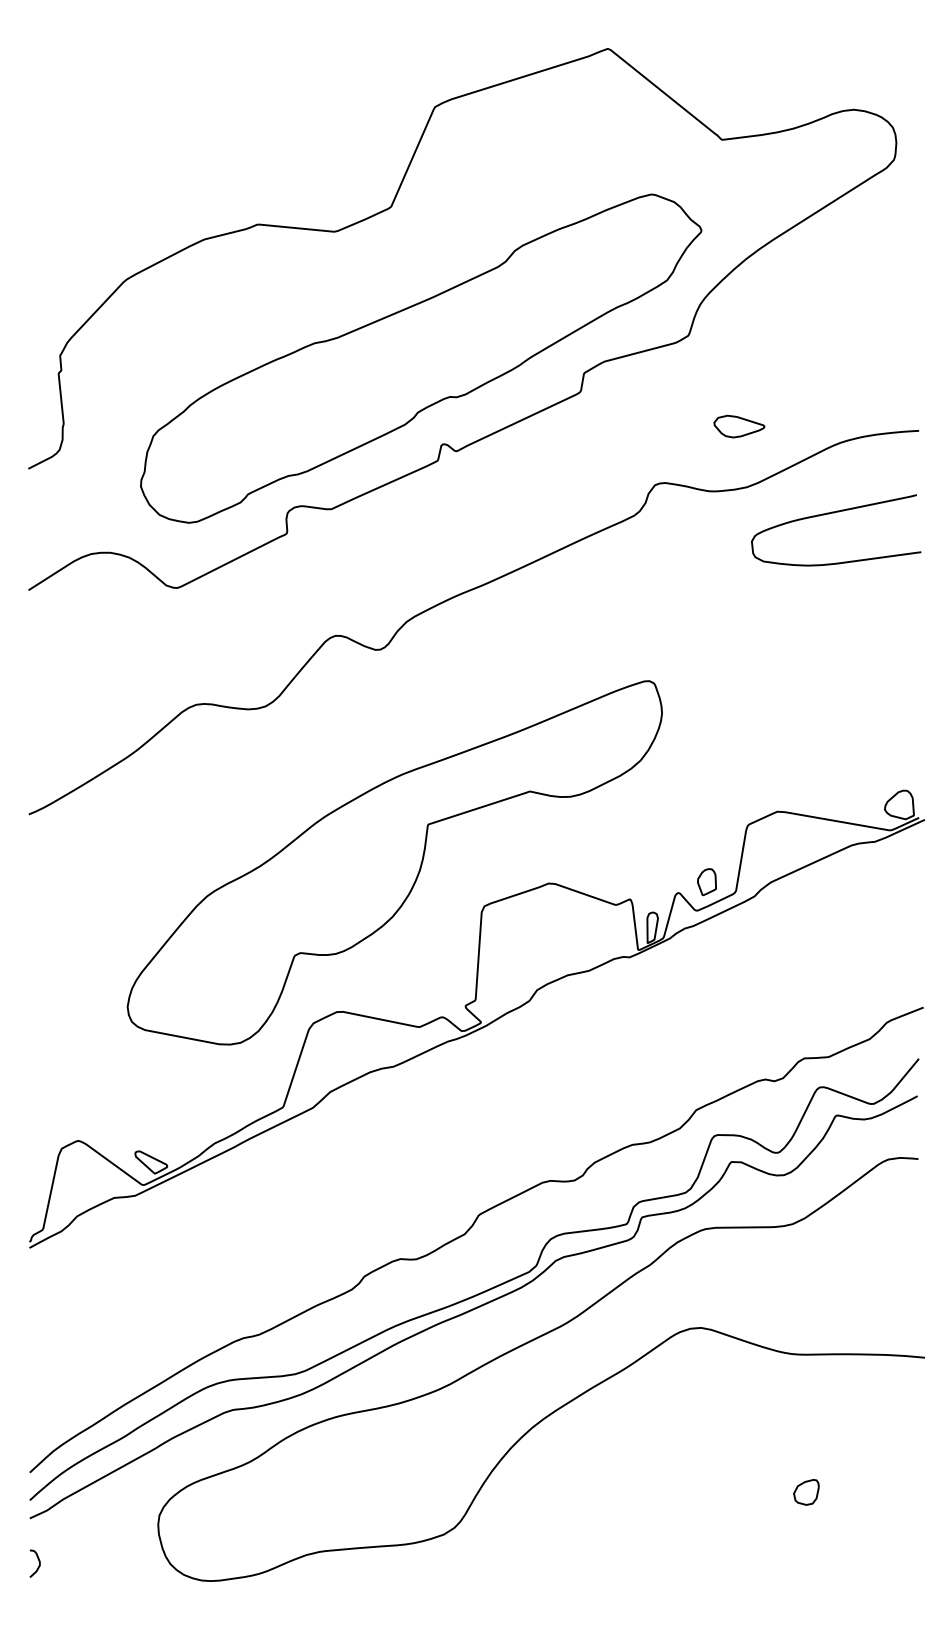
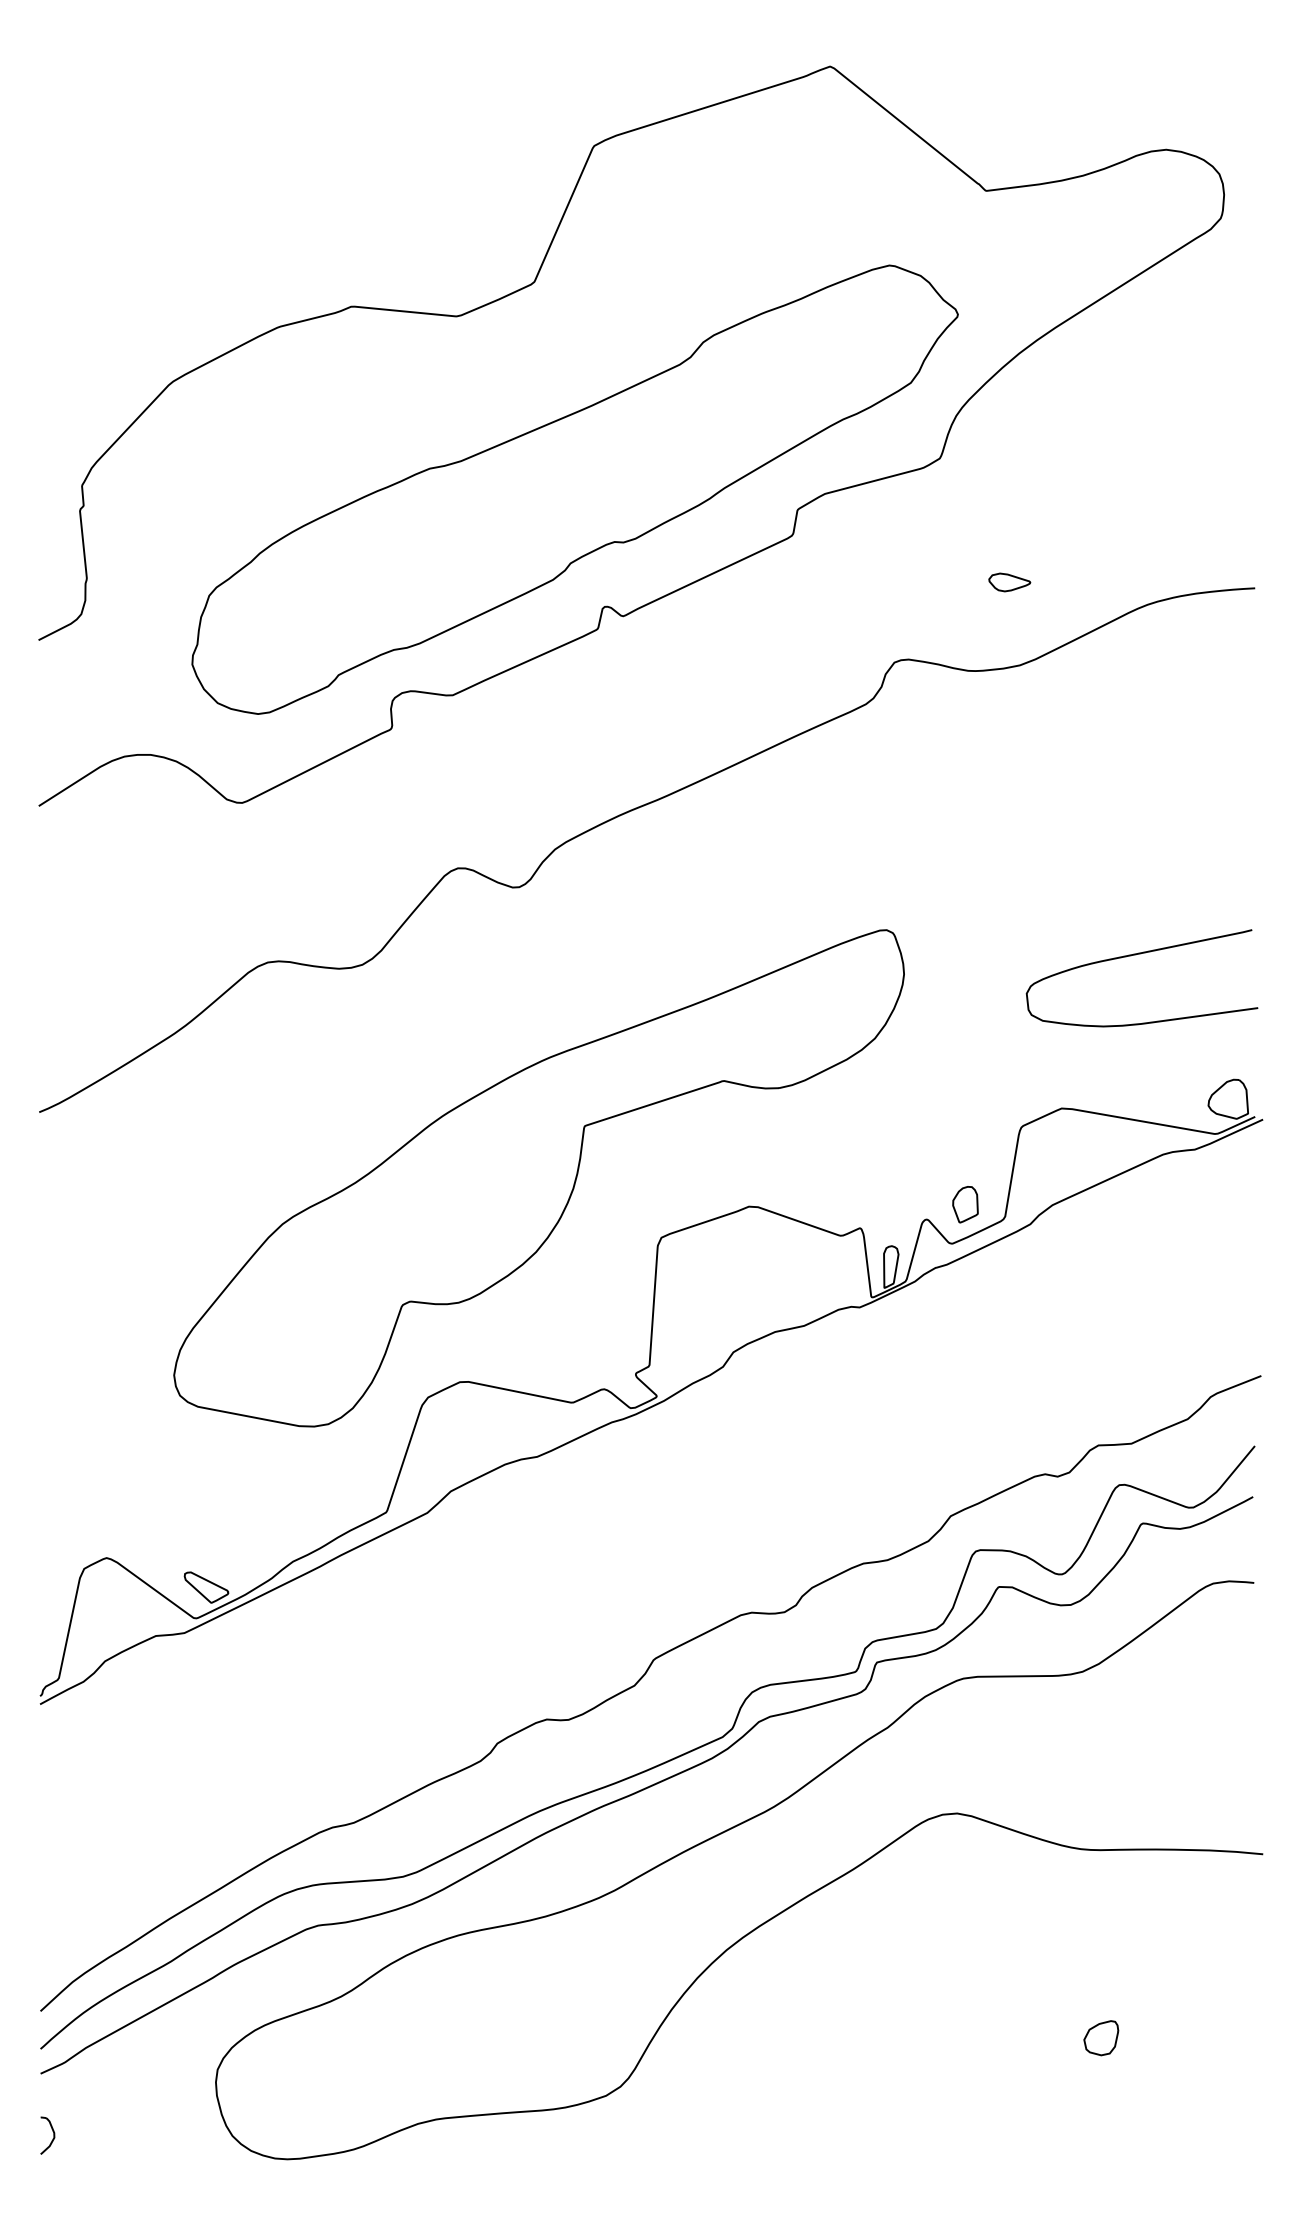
part: (739, 426) -> (1009, 582), size x0.6
curve: (834, 513) -> (1139, 955), moved

